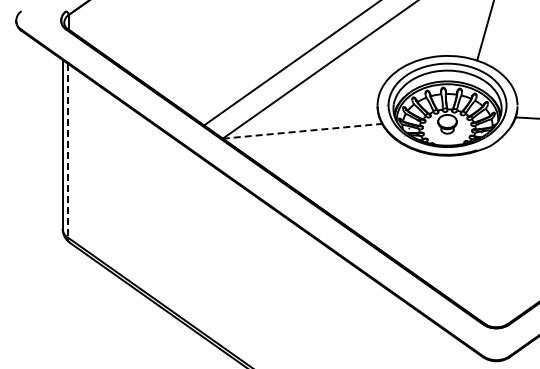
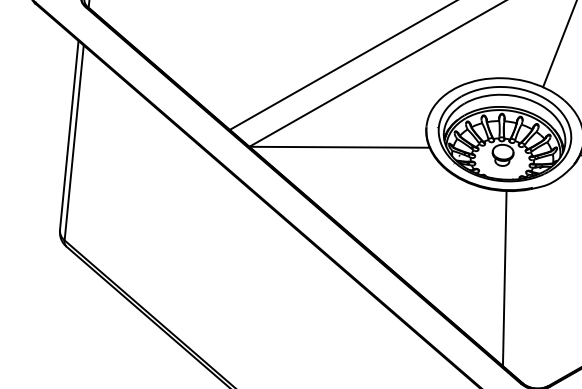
line: (303, 131) -> (340, 147), dashed -> solid
line: (67, 150) -> (73, 142), dashed -> solid
line: (459, 232) -> (504, 277), added

